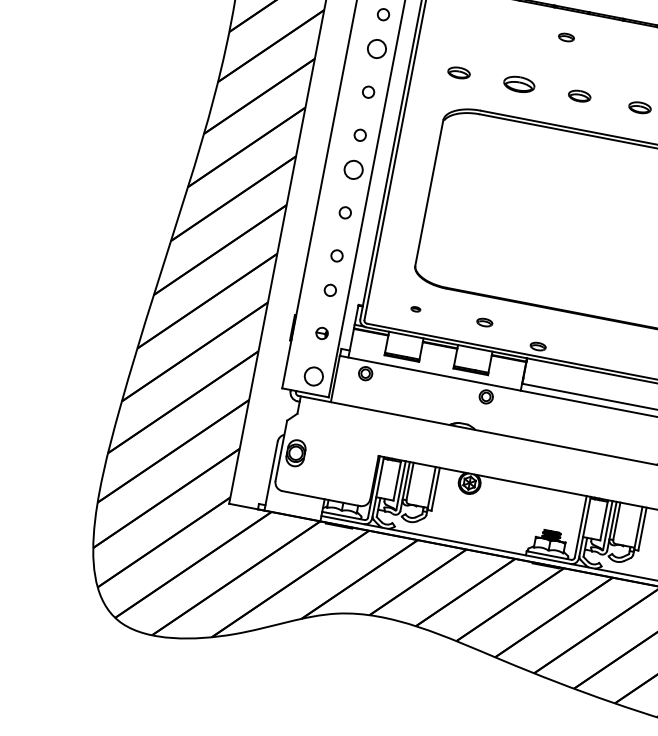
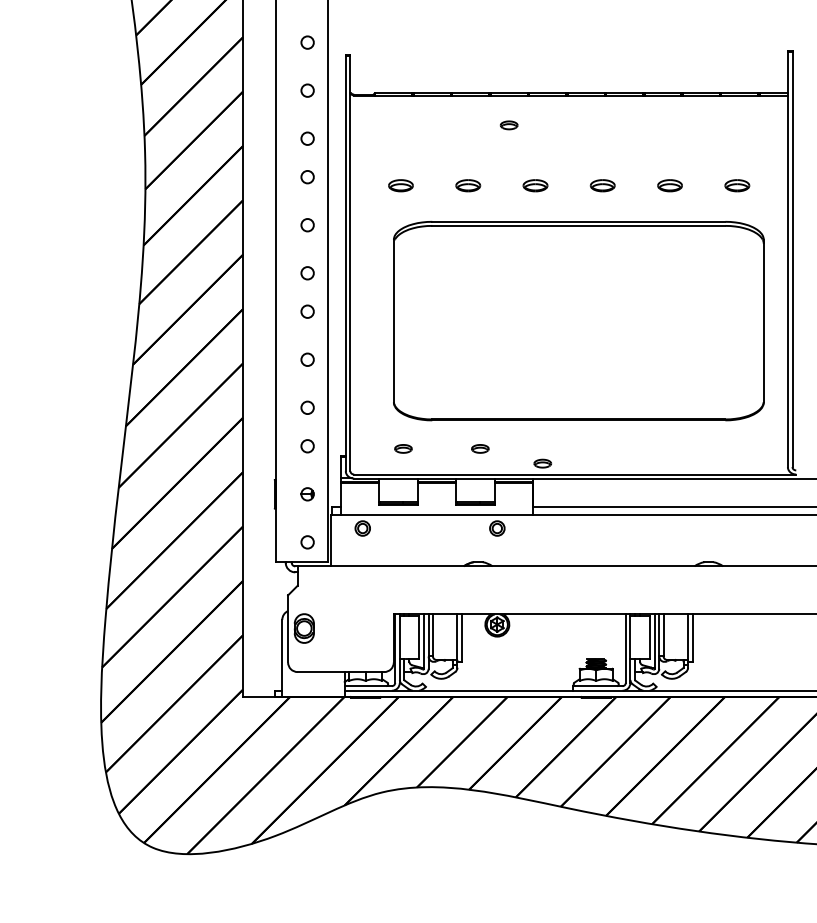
circle: (376, 49) -> (307, 177), size x0.62
part: (519, 84) -> (468, 185), size x0.71
circle: (353, 169) -> (307, 311), size x0.62
part: (415, 308) -> (403, 448), size x1.67
circle: (313, 376) -> (307, 542), size x0.62

